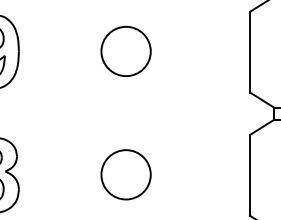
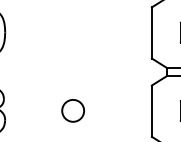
circle: (124, 51) -> (72, 32), removed
circle: (124, 174) -> (72, 110), size x0.7

